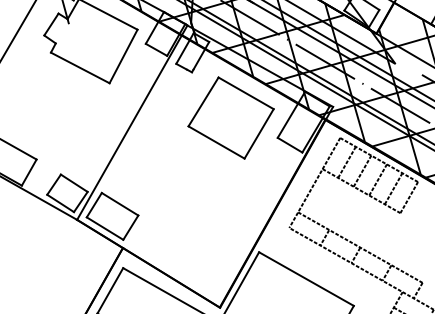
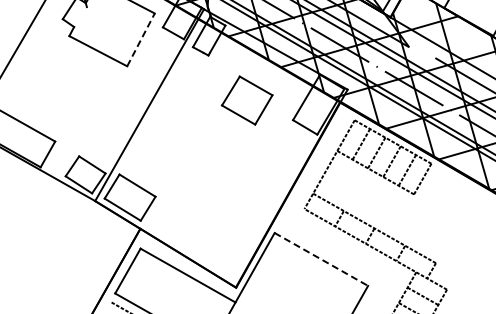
line: (124, 56) -> (141, 39), solid -> dashed
part: (231, 117) -> (247, 100), size x0.6
line: (306, 279) -> (321, 259), solid -> dashed

